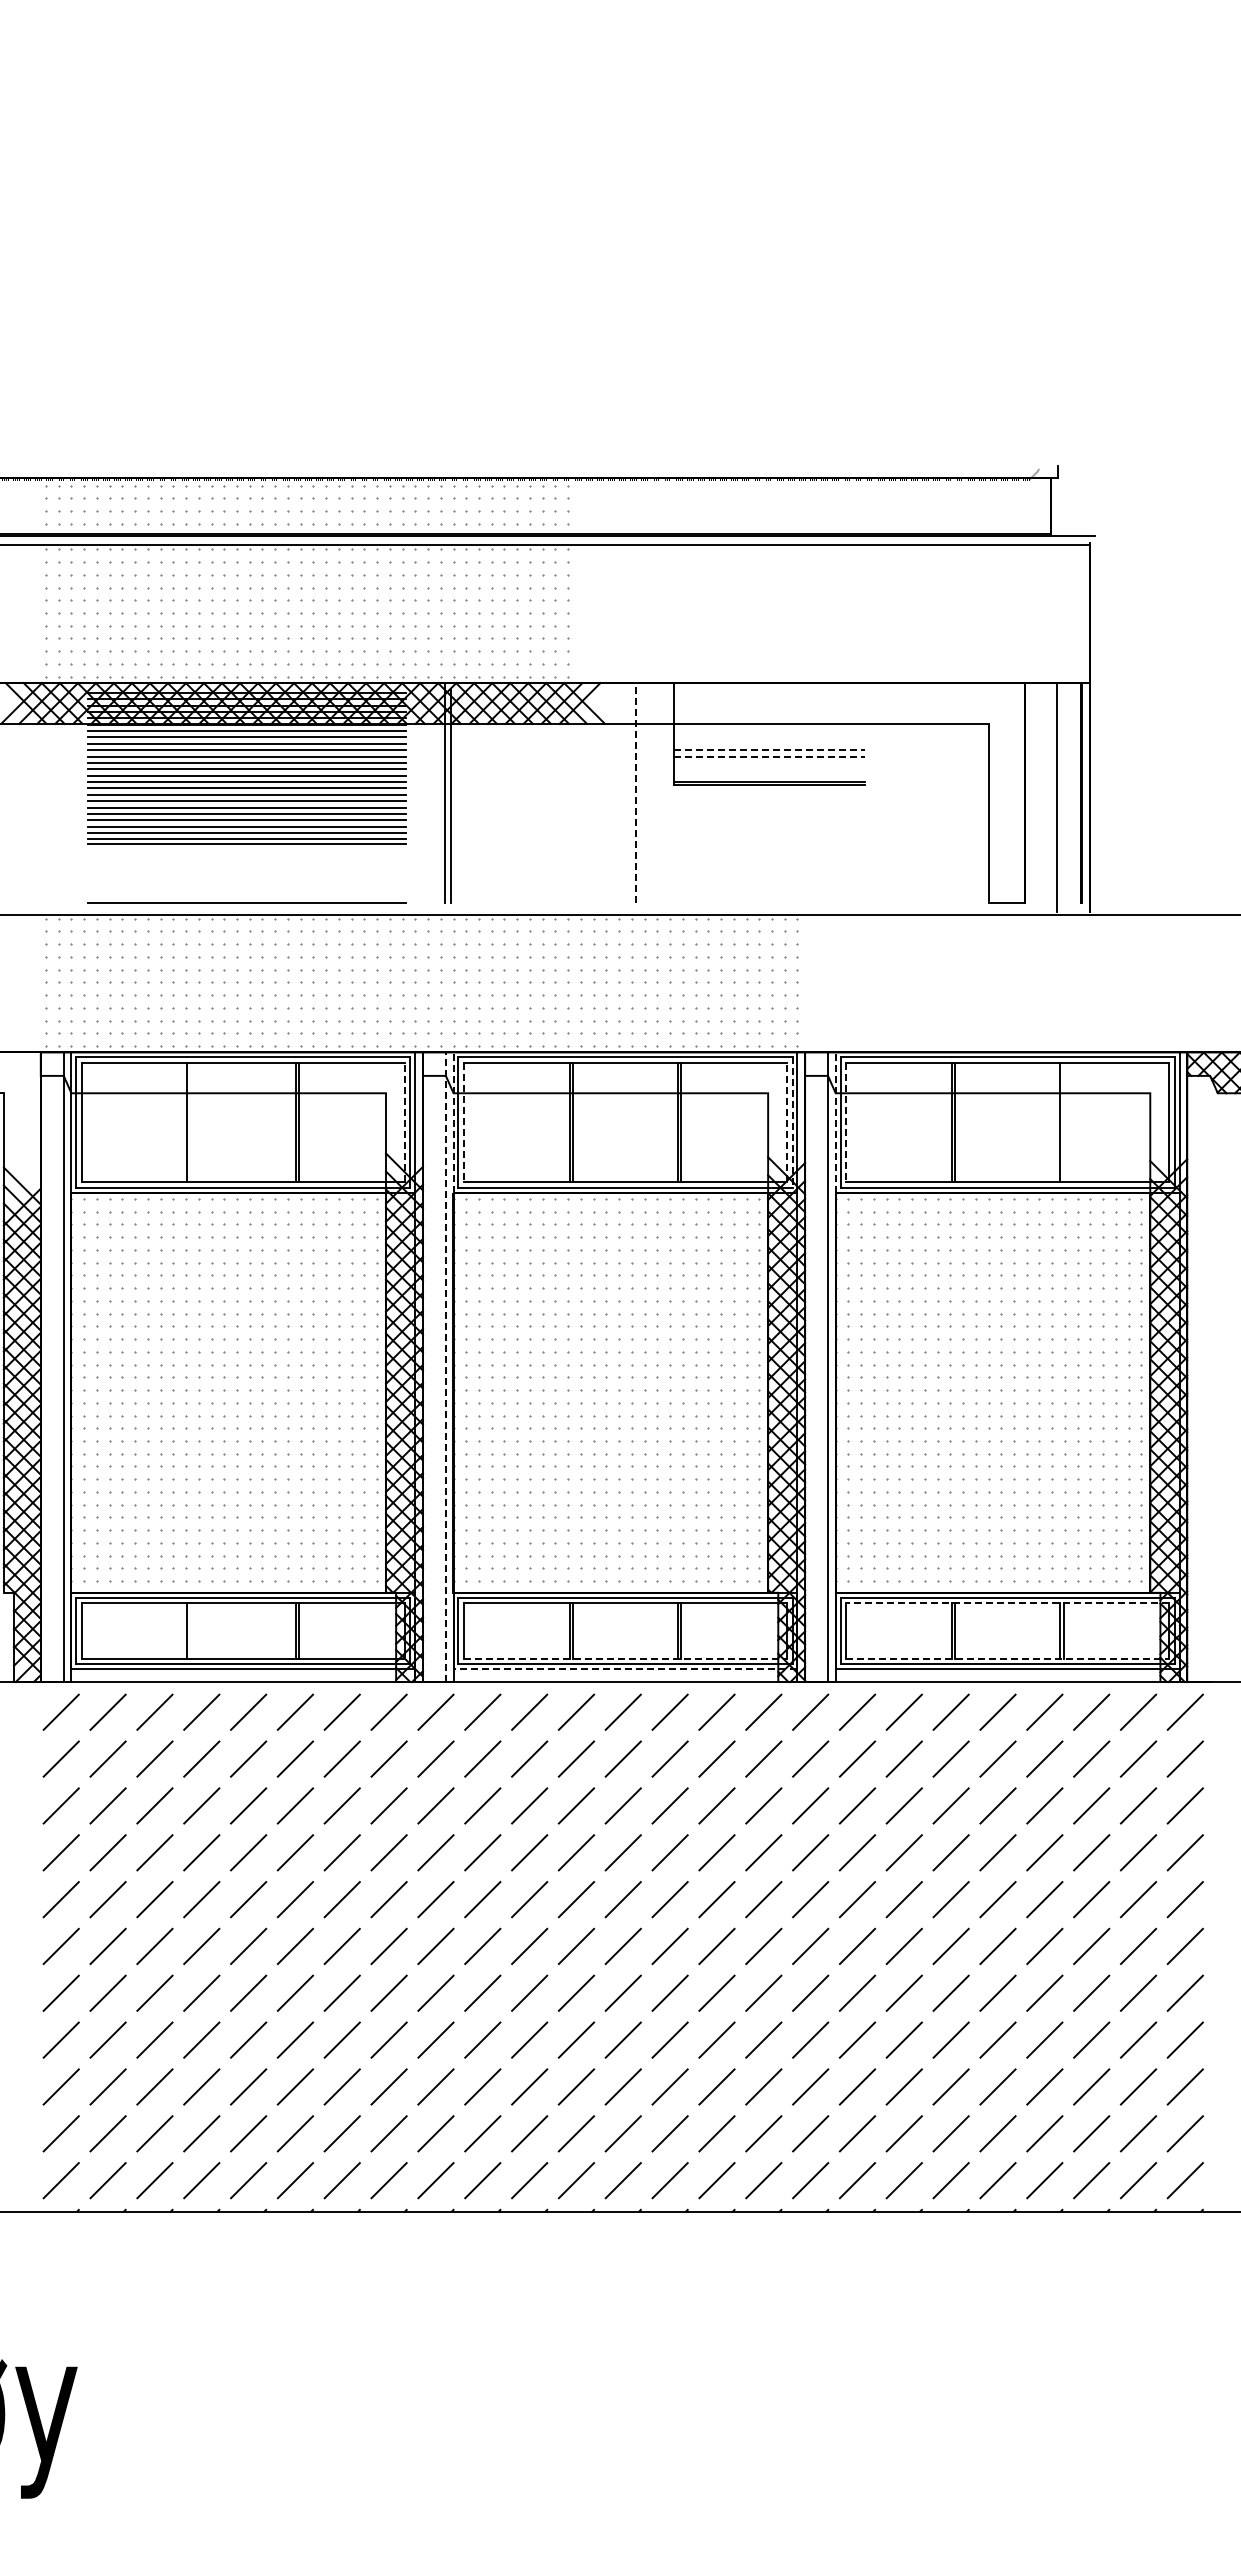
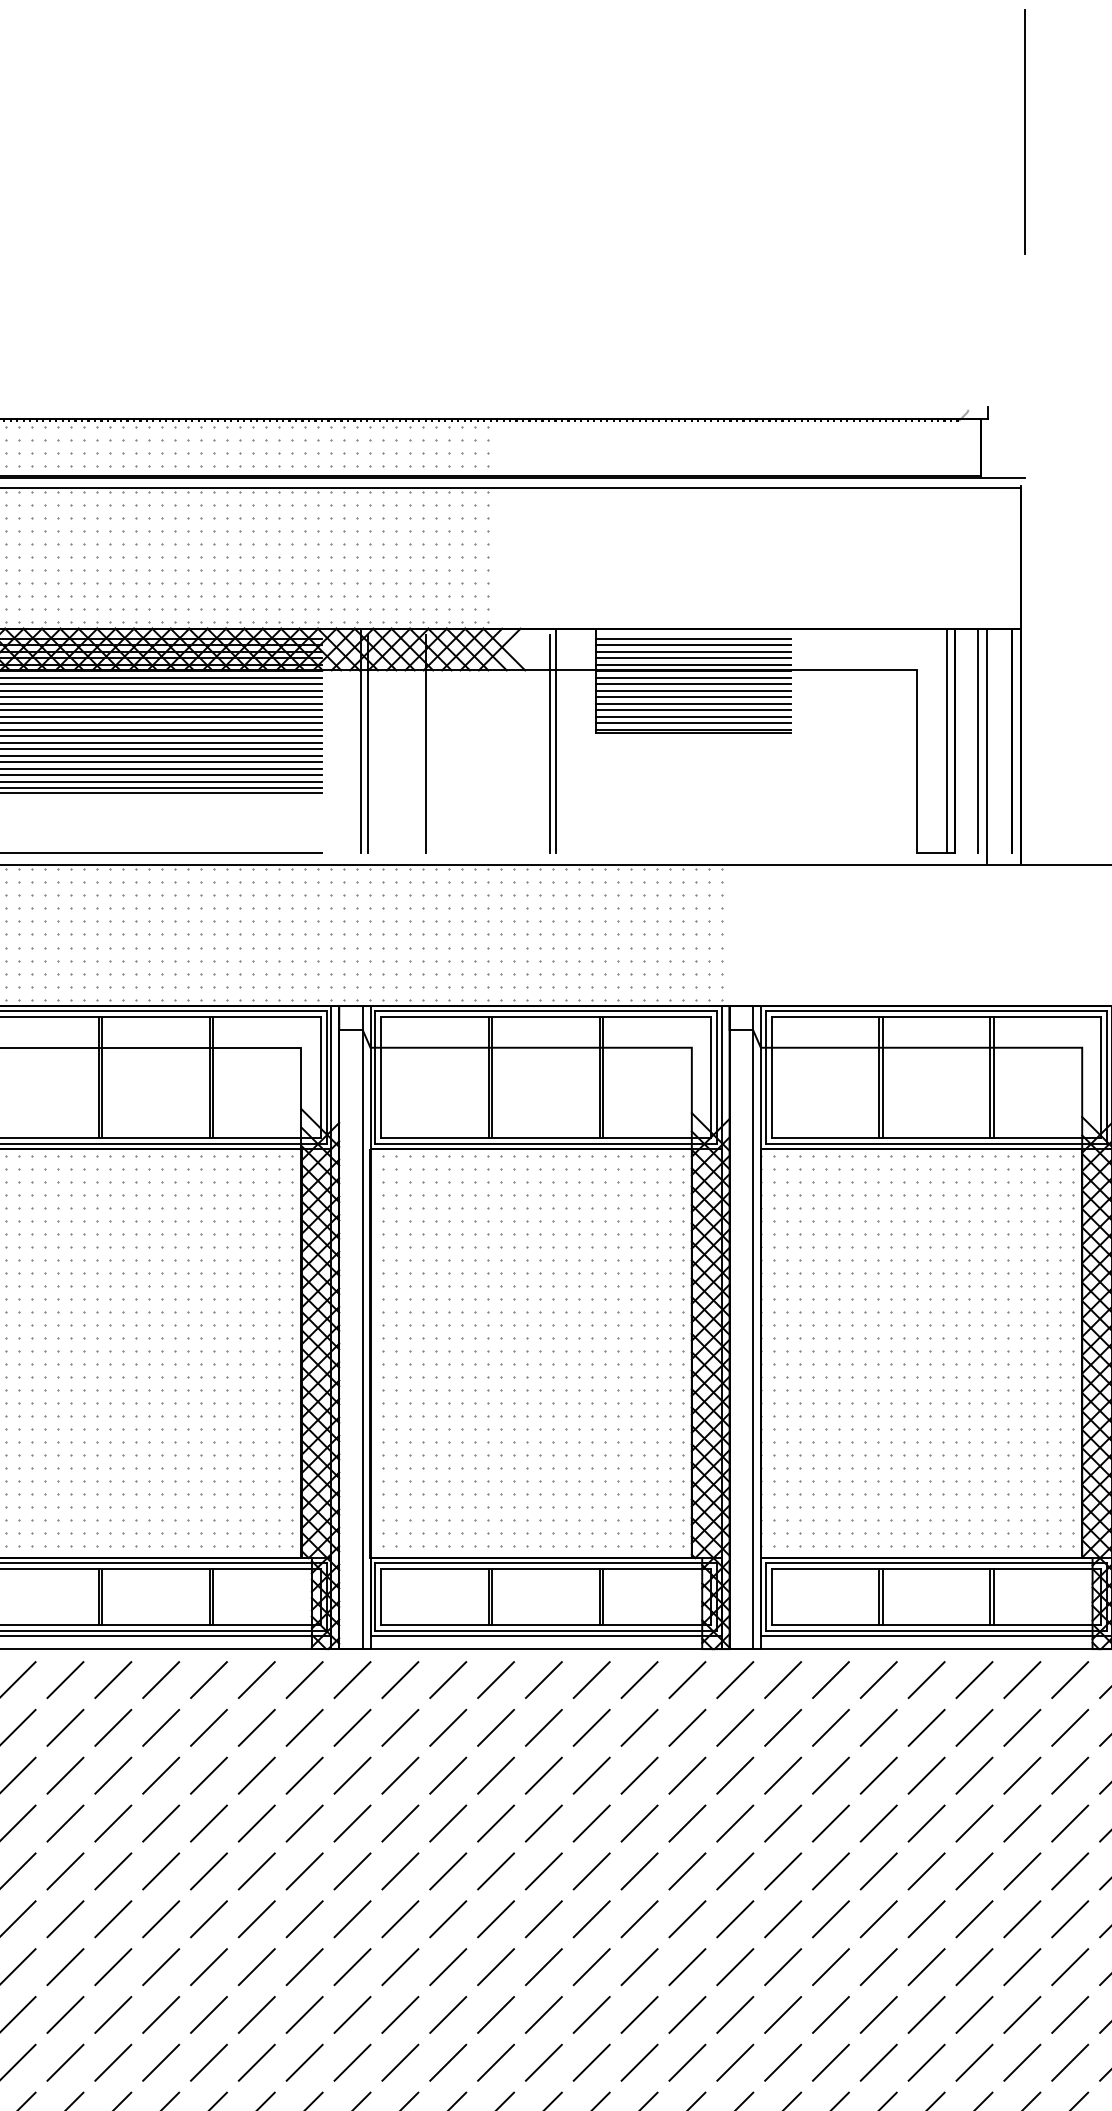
line: (1094, 196) -> (1025, 131), added
line: (768, 692) -> (692, 638), added
line: (768, 699) -> (692, 645), added
line: (768, 705) -> (692, 651), added
line: (768, 712) -> (692, 658), added
line: (768, 718) -> (692, 664), added
line: (768, 724) -> (692, 671), added
line: (768, 731) -> (692, 678), added
line: (768, 737) -> (692, 684), added
line: (768, 743) -> (692, 690), added
line: (769, 750) -> (693, 697), dashed -> solid
line: (769, 756) -> (693, 703), dashed -> solid
line: (768, 762) -> (692, 709), added
line: (768, 769) -> (692, 717), added
line: (768, 775) -> (692, 723), added
line: (635, 792) -> (556, 740), dashed -> solid
line: (1017, 793) -> (946, 741), added
line: (1048, 793) -> (978, 741), added
line: (508, 796) -> (426, 744), added
line: (629, 796) -> (550, 744), added
line: (190, 1122) -> (101, 1077), added
line: (404, 1122) -> (320, 1077), dashed -> solid
line: (453, 1122) -> (370, 1077), dashed -> solid
line: (464, 1122) -> (381, 1077), dashed -> solid
line: (786, 1122) -> (710, 1077), dashed -> solid
line: (835, 1122) -> (760, 1077), dashed -> solid
line: (846, 1122) -> (771, 1077), dashed -> solid
line: (1063, 1122) -> (993, 1077), added
line: (792, 1123) -> (716, 1078), dashed -> solid
line: (445, 1367) -> (362, 1327), dashed -> solid
line: (1007, 1603) -> (936, 1568), dashed -> solid
line: (190, 1630) -> (101, 1596), added
line: (626, 1658) -> (547, 1625), dashed -> solid
line: (1008, 1658) -> (937, 1625), dashed -> solid
line: (625, 1669) -> (546, 1636), dashed -> solid

